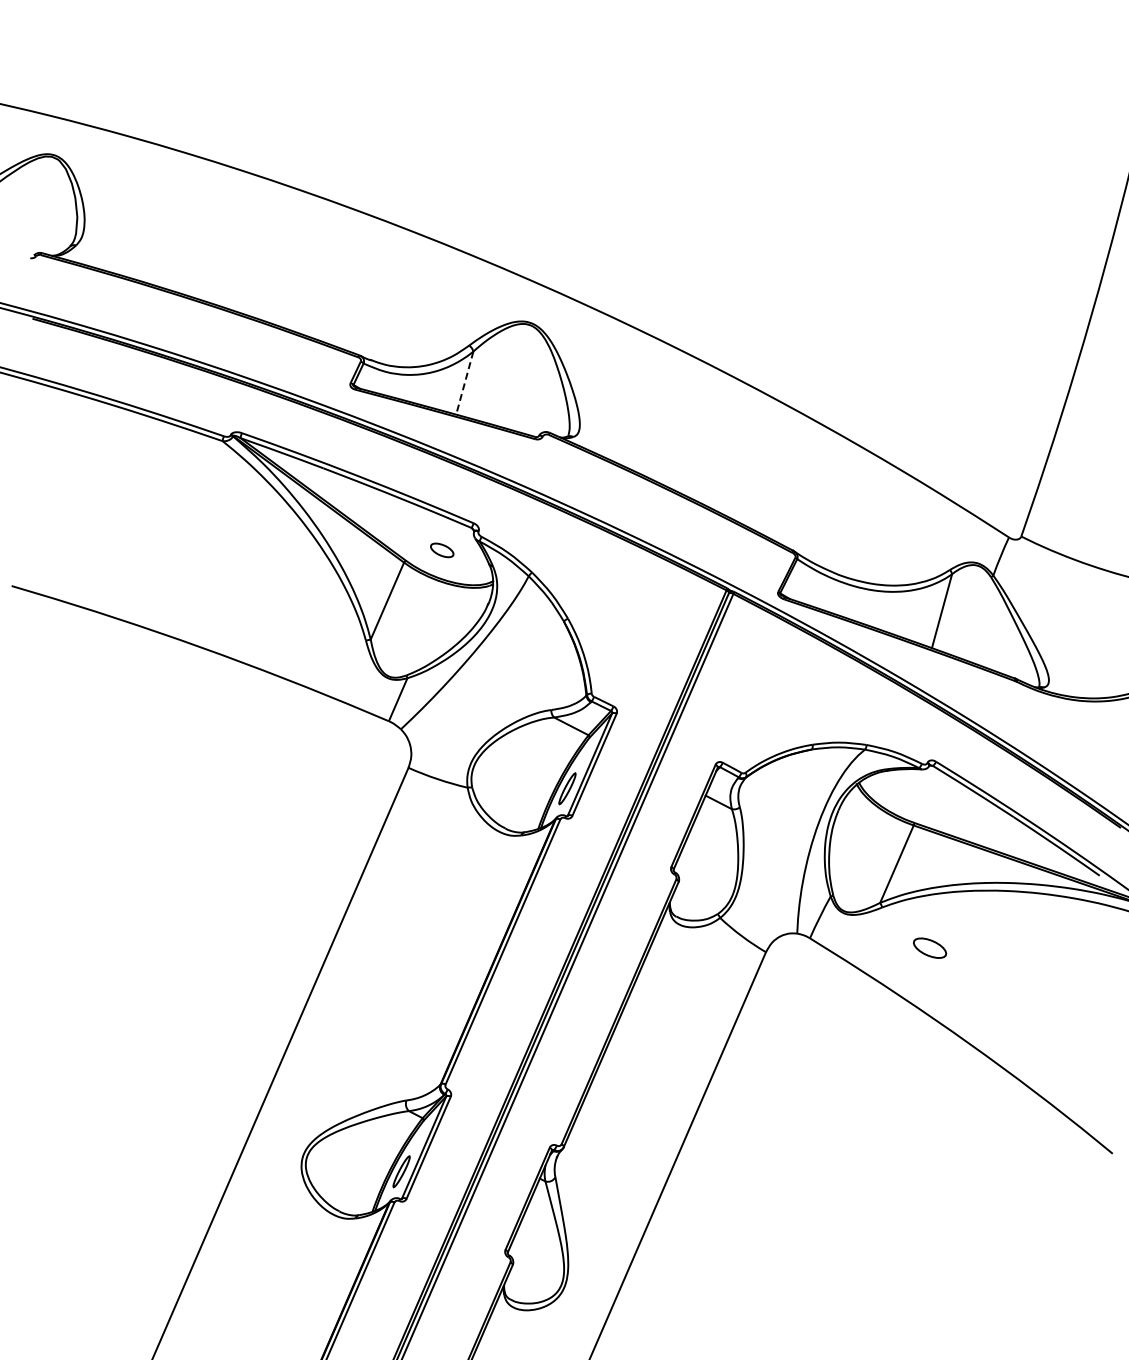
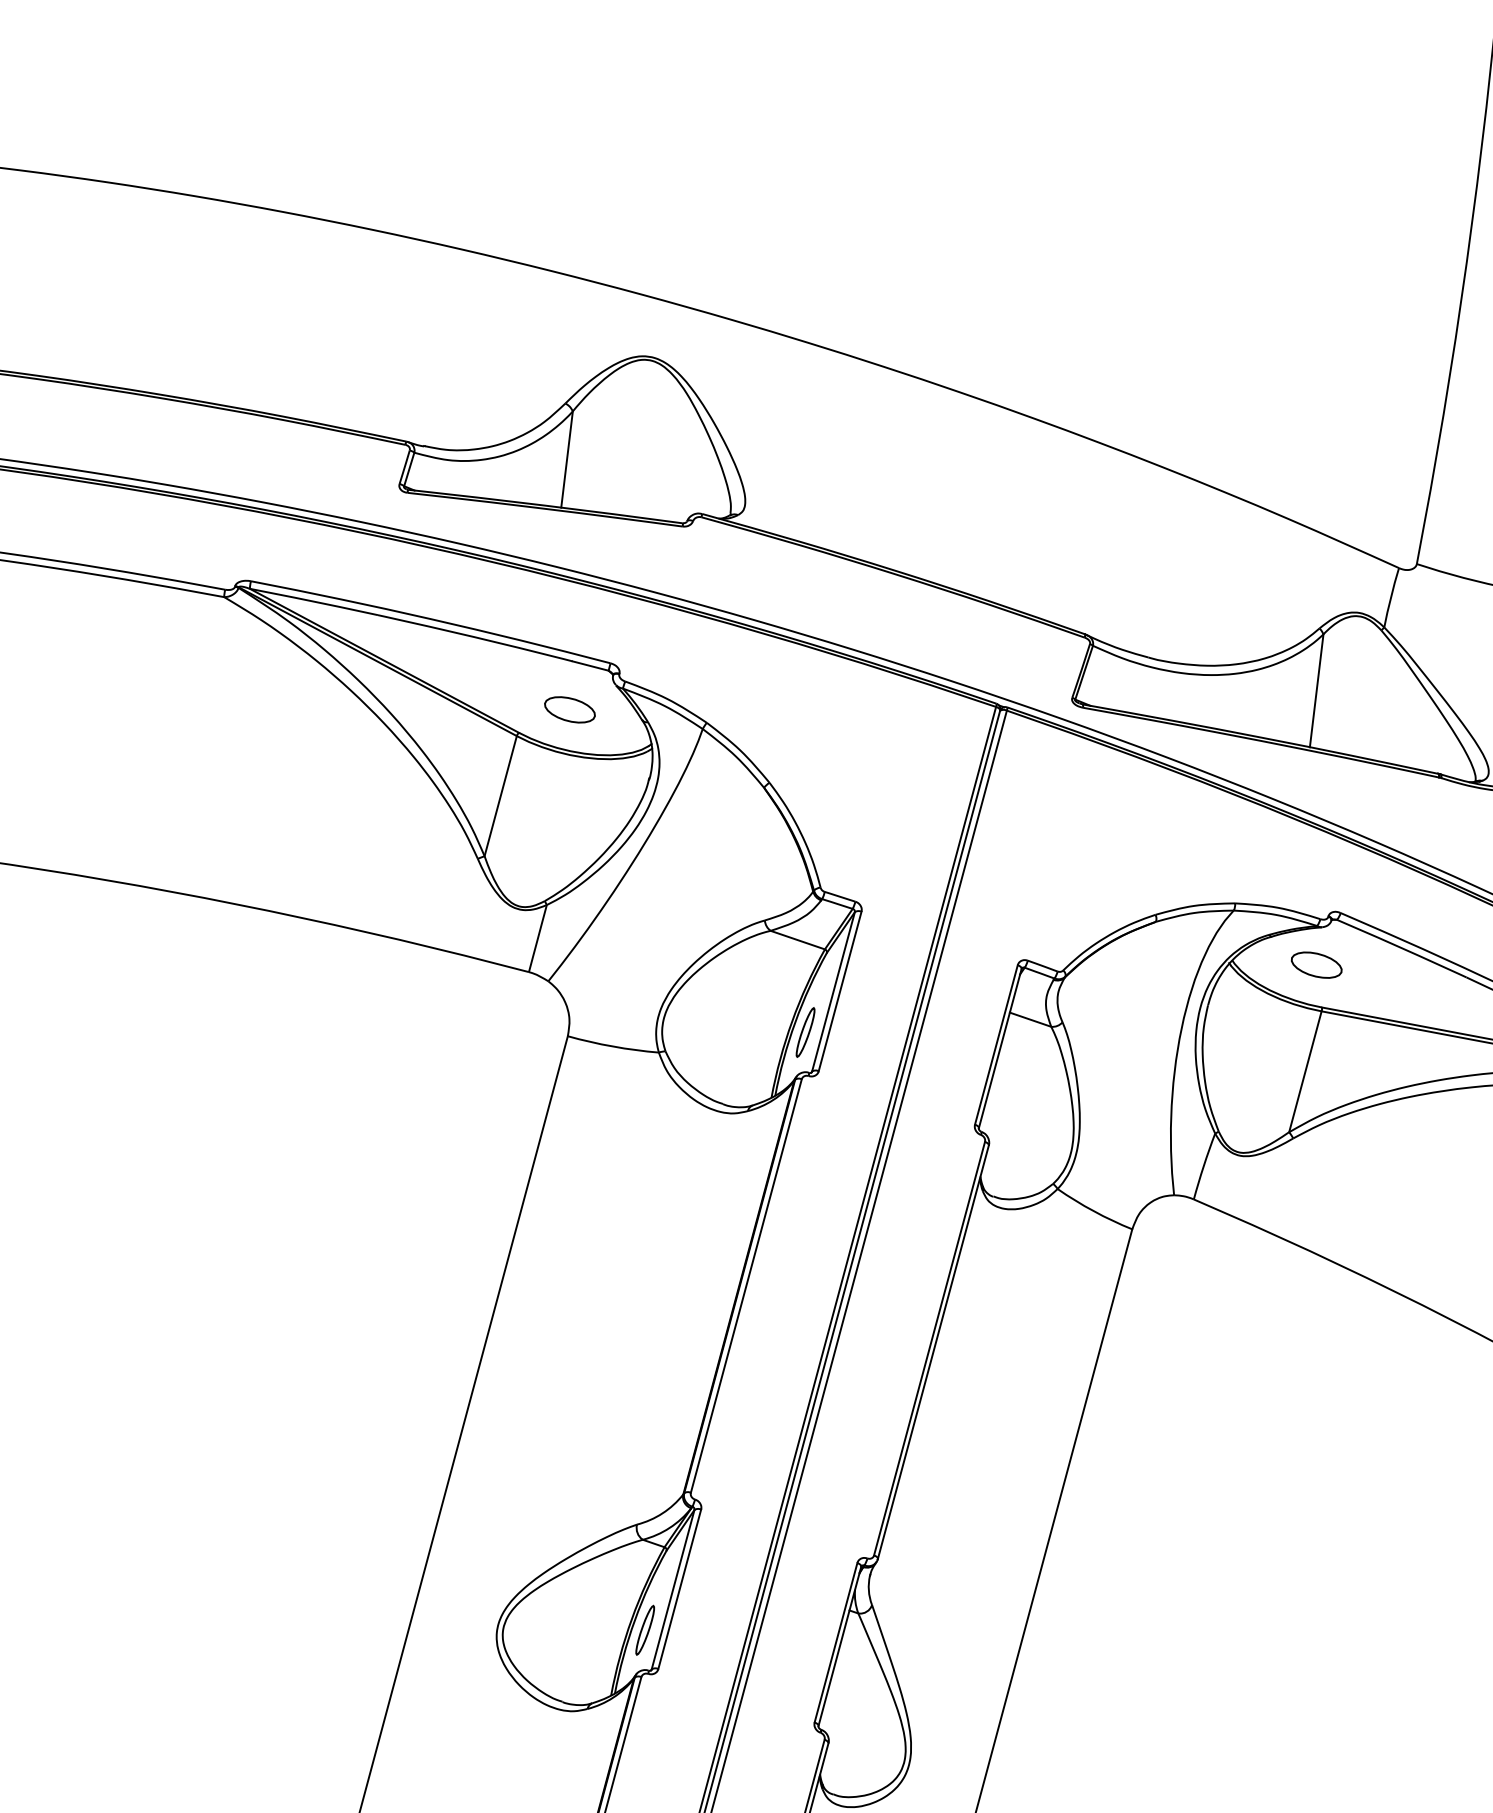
line: (464, 383) -> (566, 460), dashed -> solid
part: (442, 550) -> (570, 709), size x1.43
part: (930, 947) -> (1317, 964), moved

